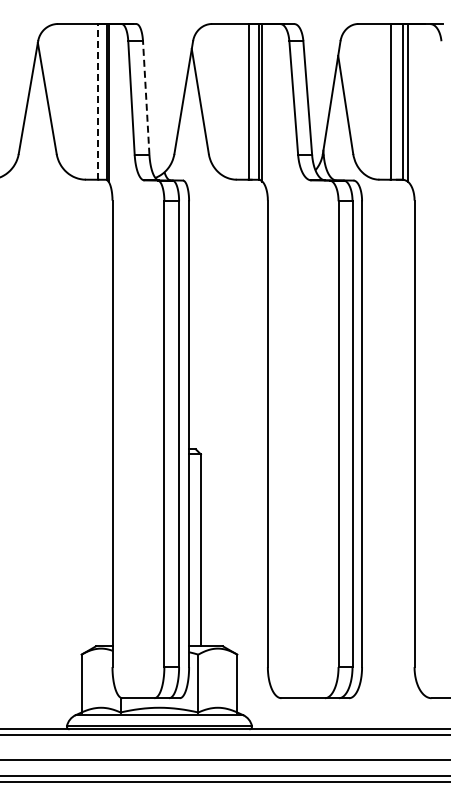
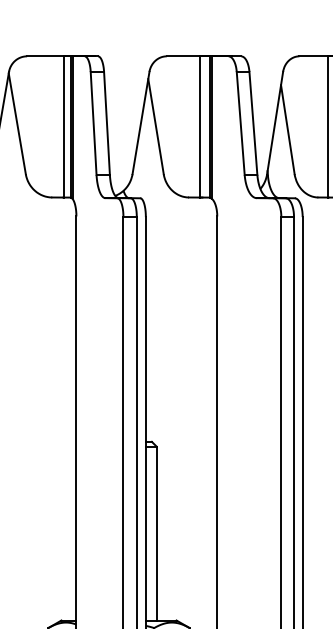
line: (146, 97) -> (107, 122), dashed -> solid
line: (98, 101) -> (63, 126), dashed -> solid

